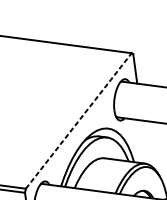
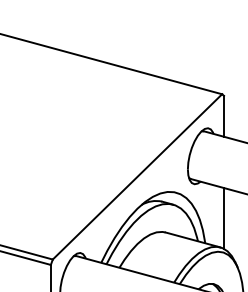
line: (78, 120) -> (137, 176), dashed -> solid
line: (145, 142) -> (224, 218), added

